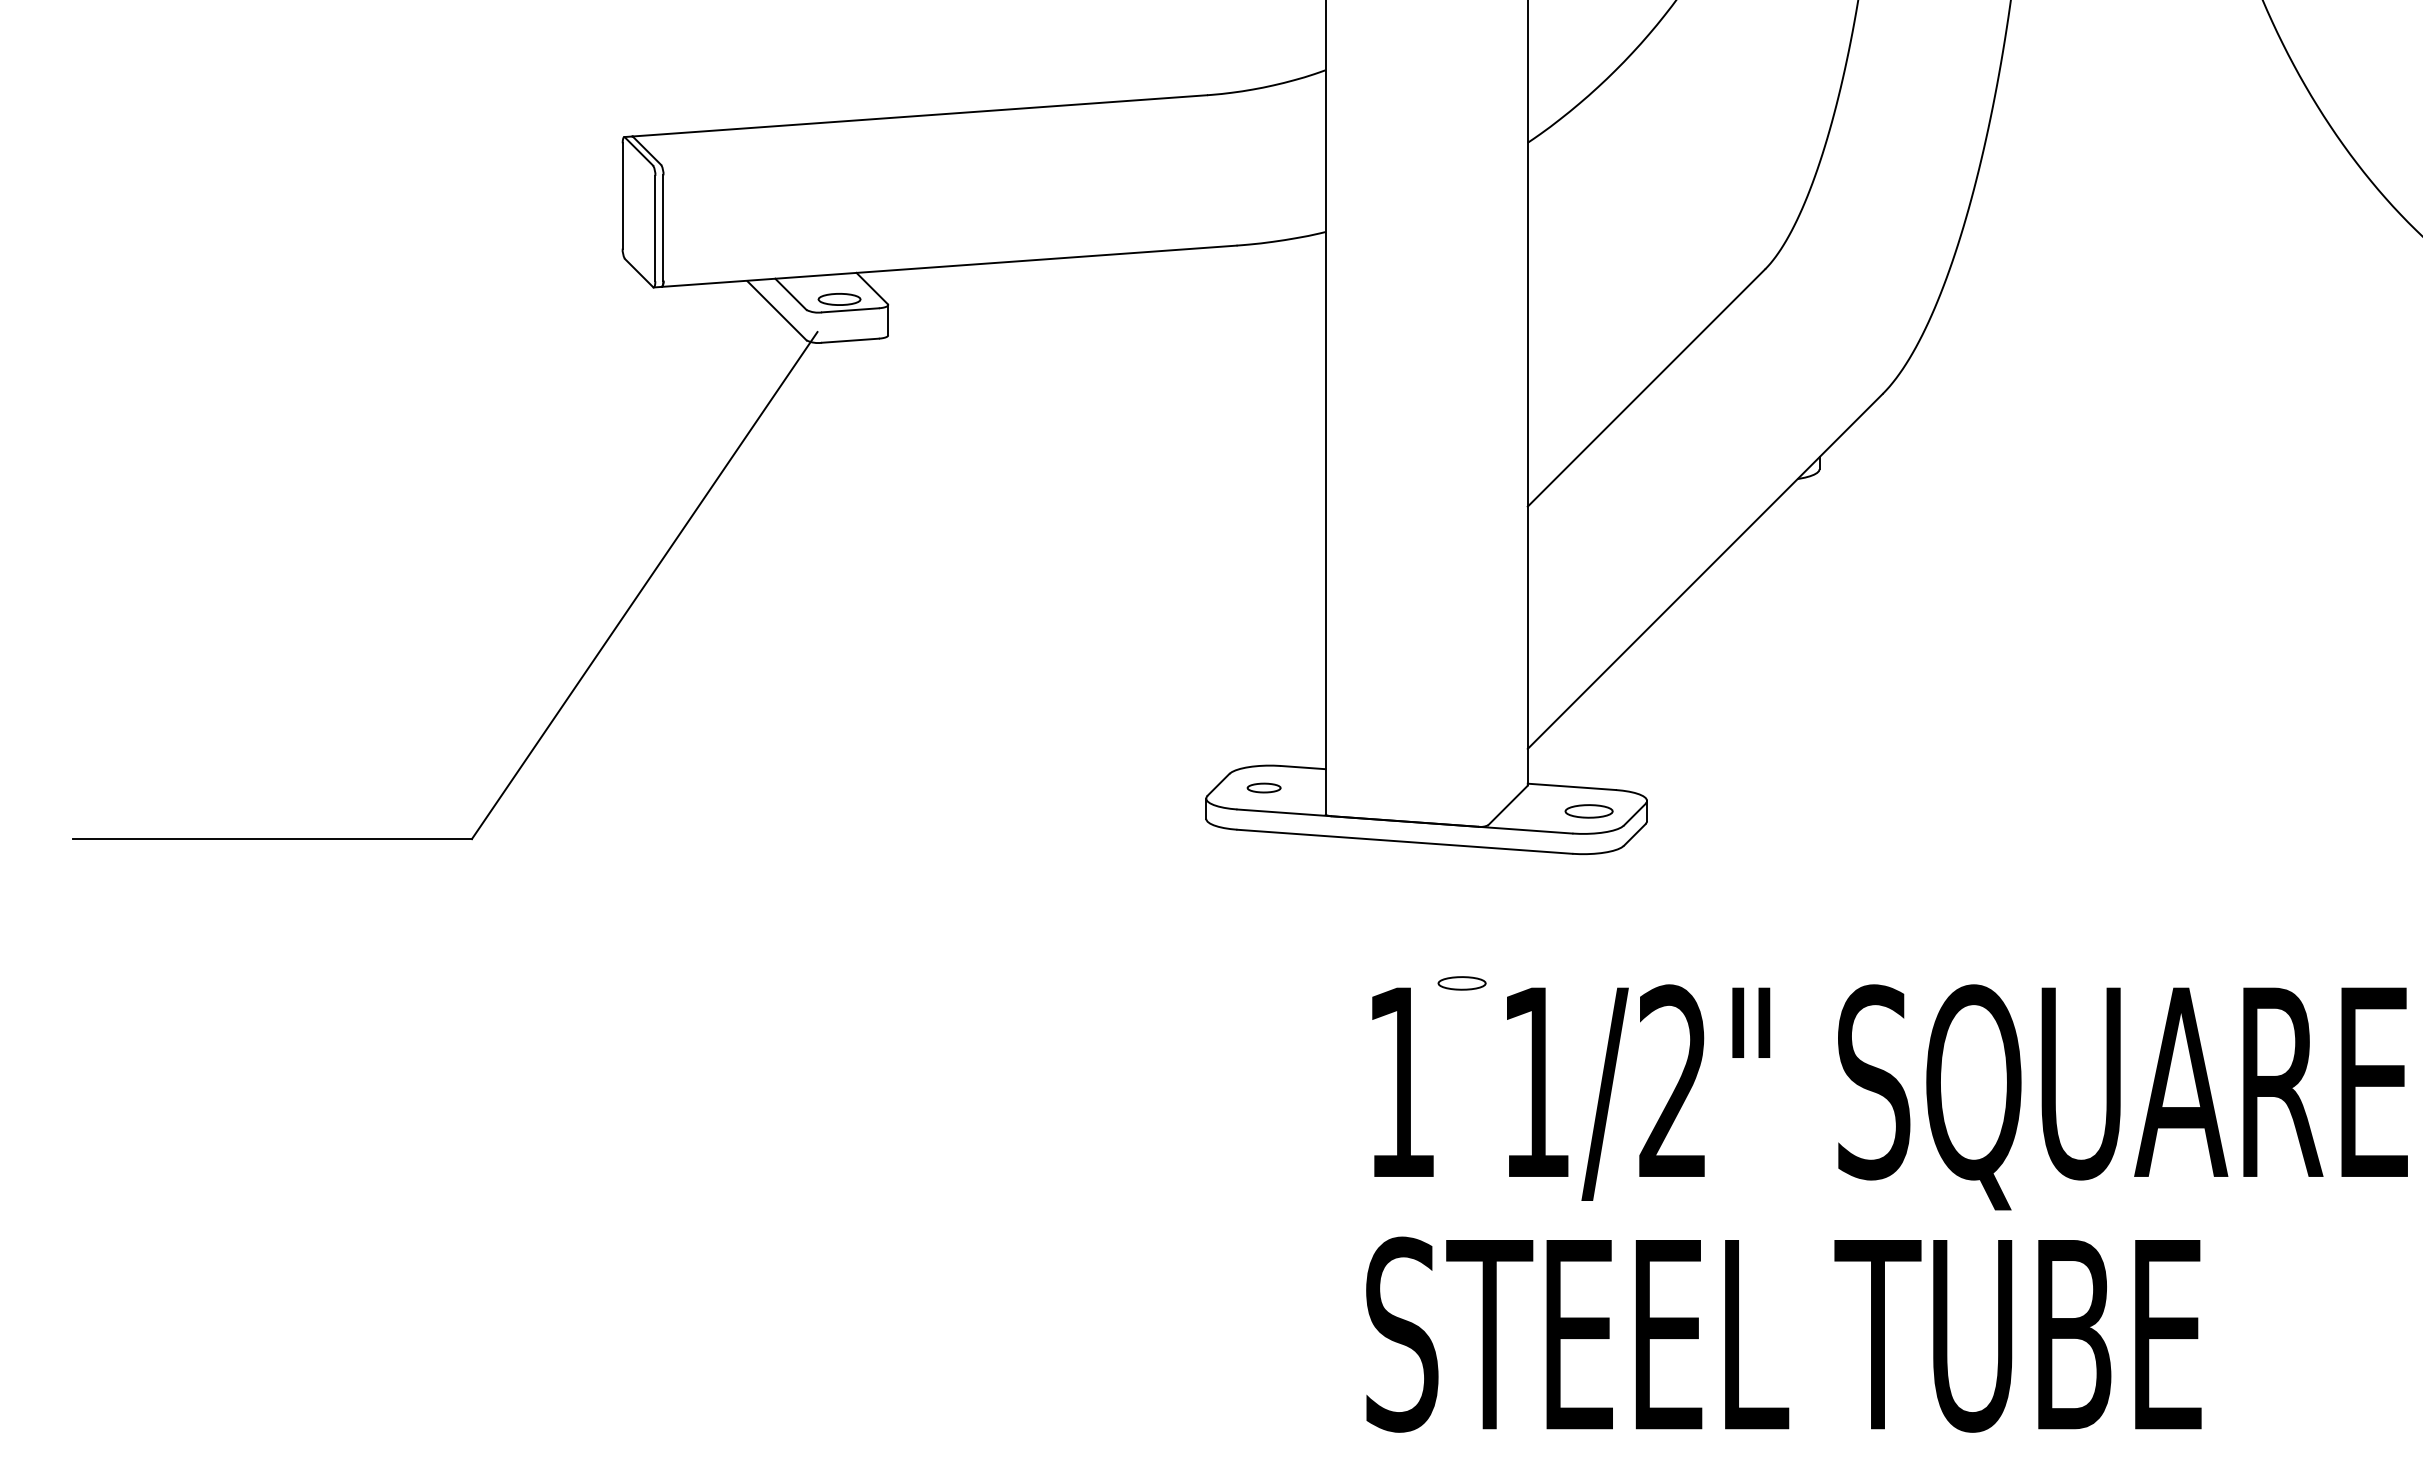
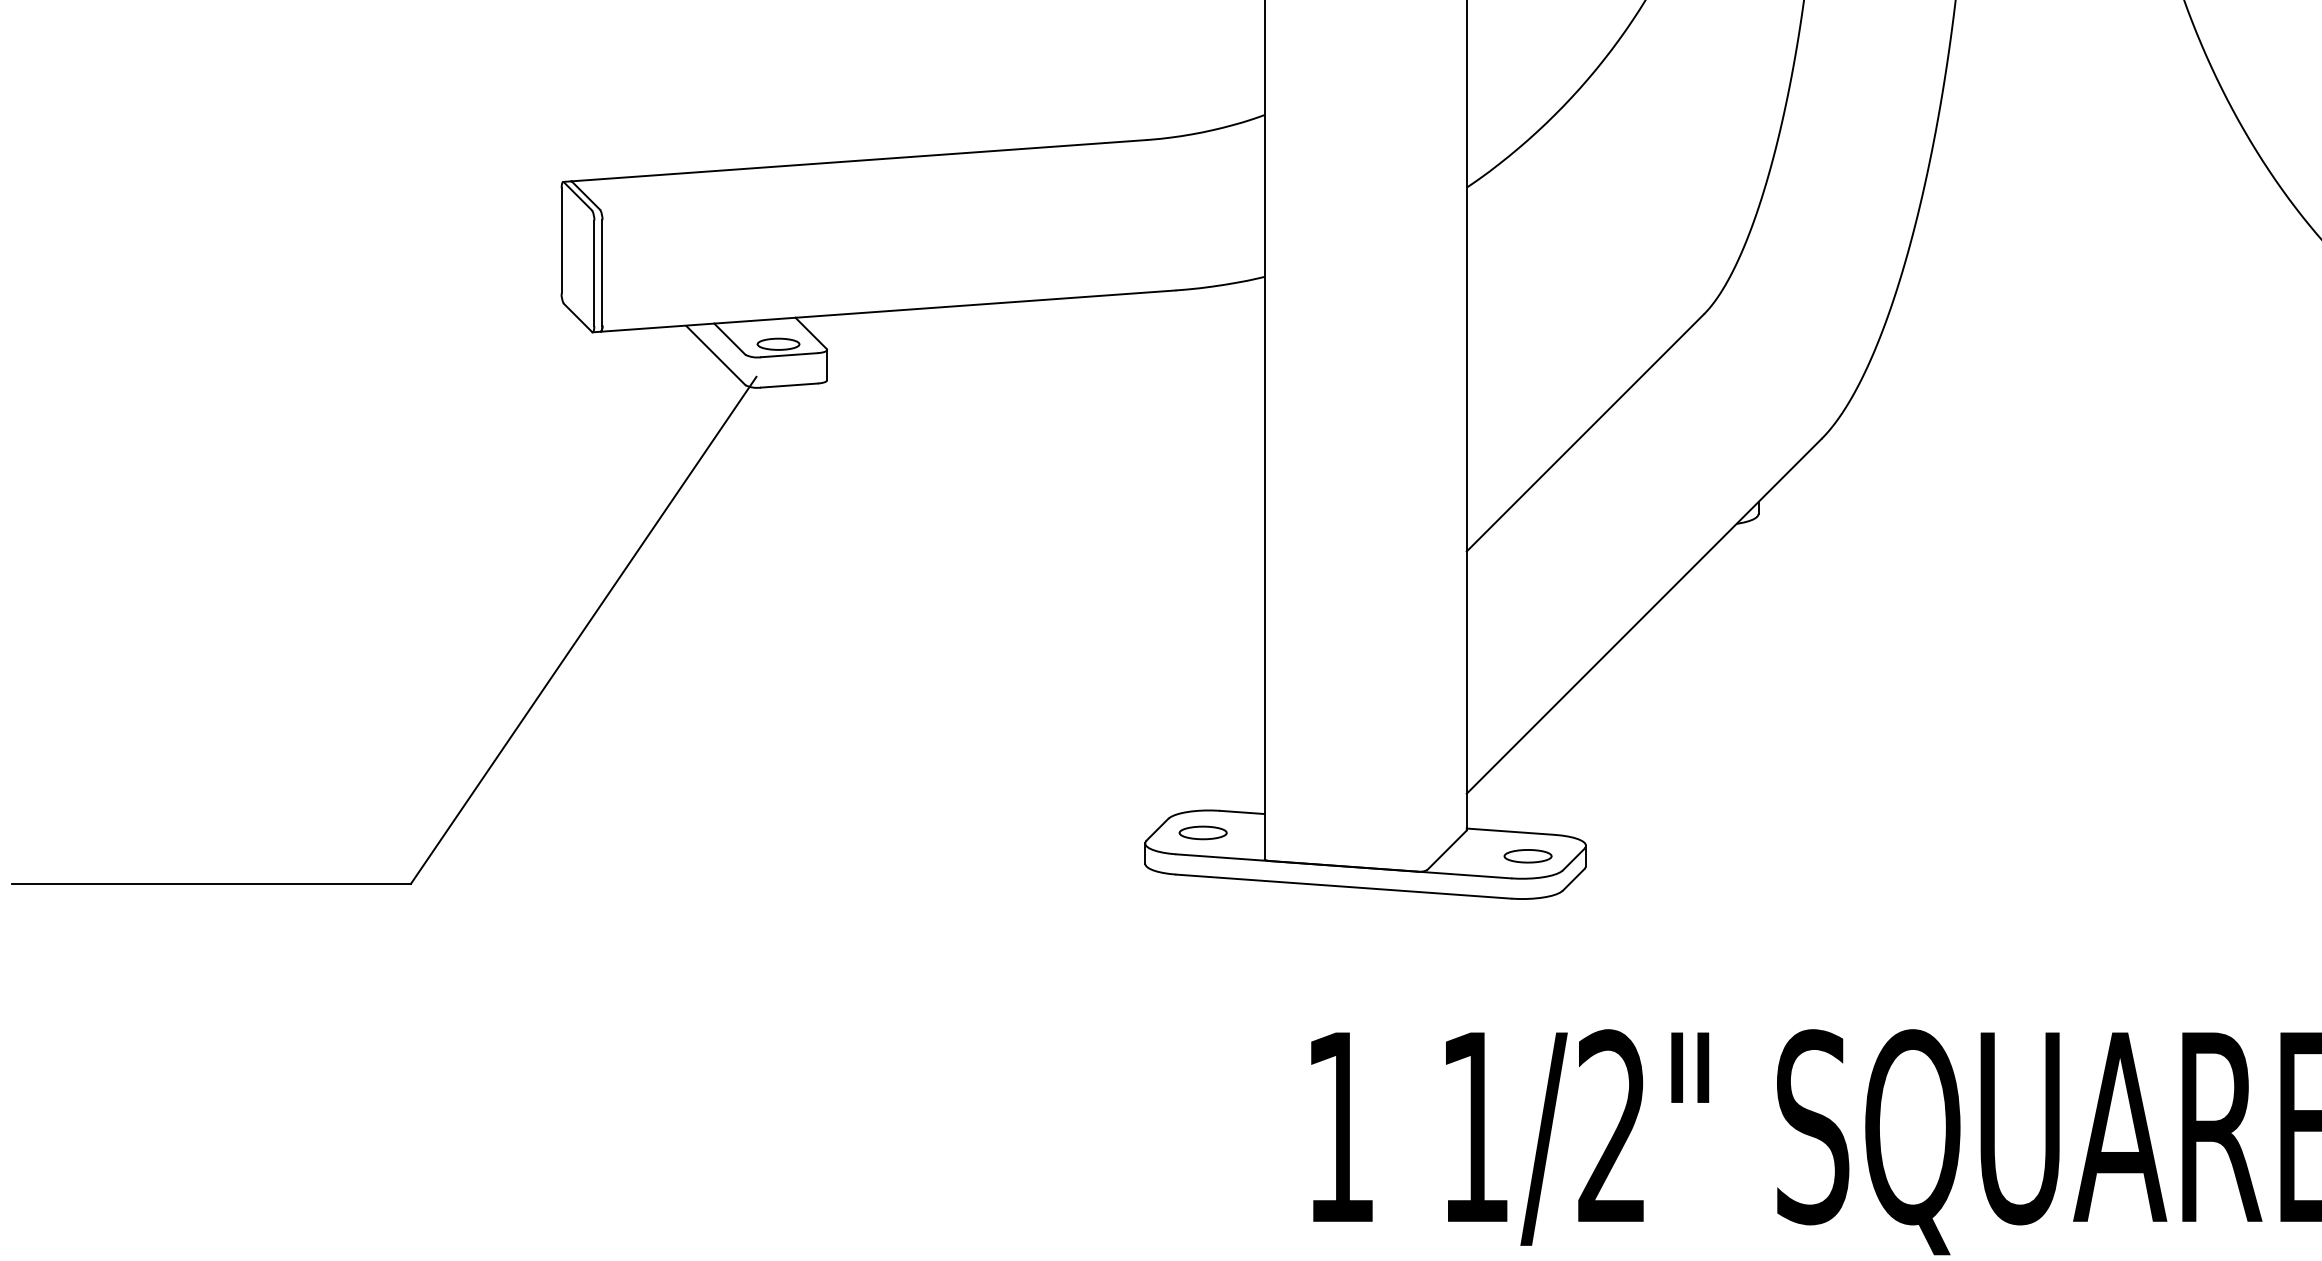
part: (1263, 787) -> (1202, 832), size x1.43
part: (1461, 983) -> (1400, 1028), removed

